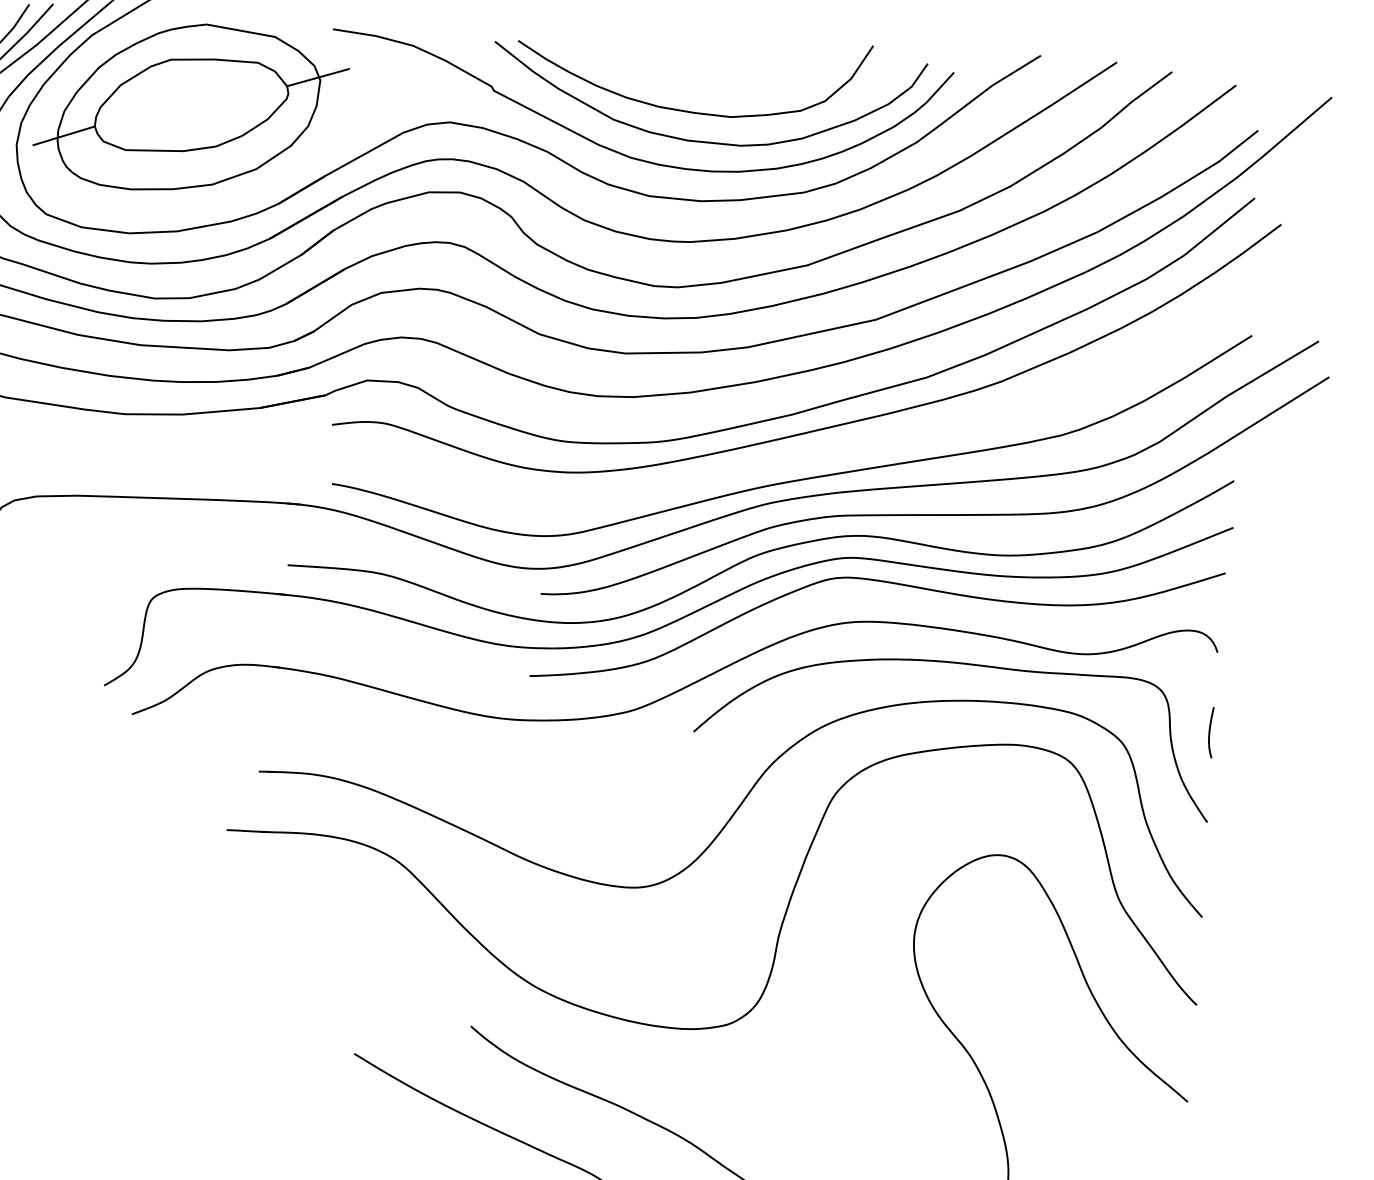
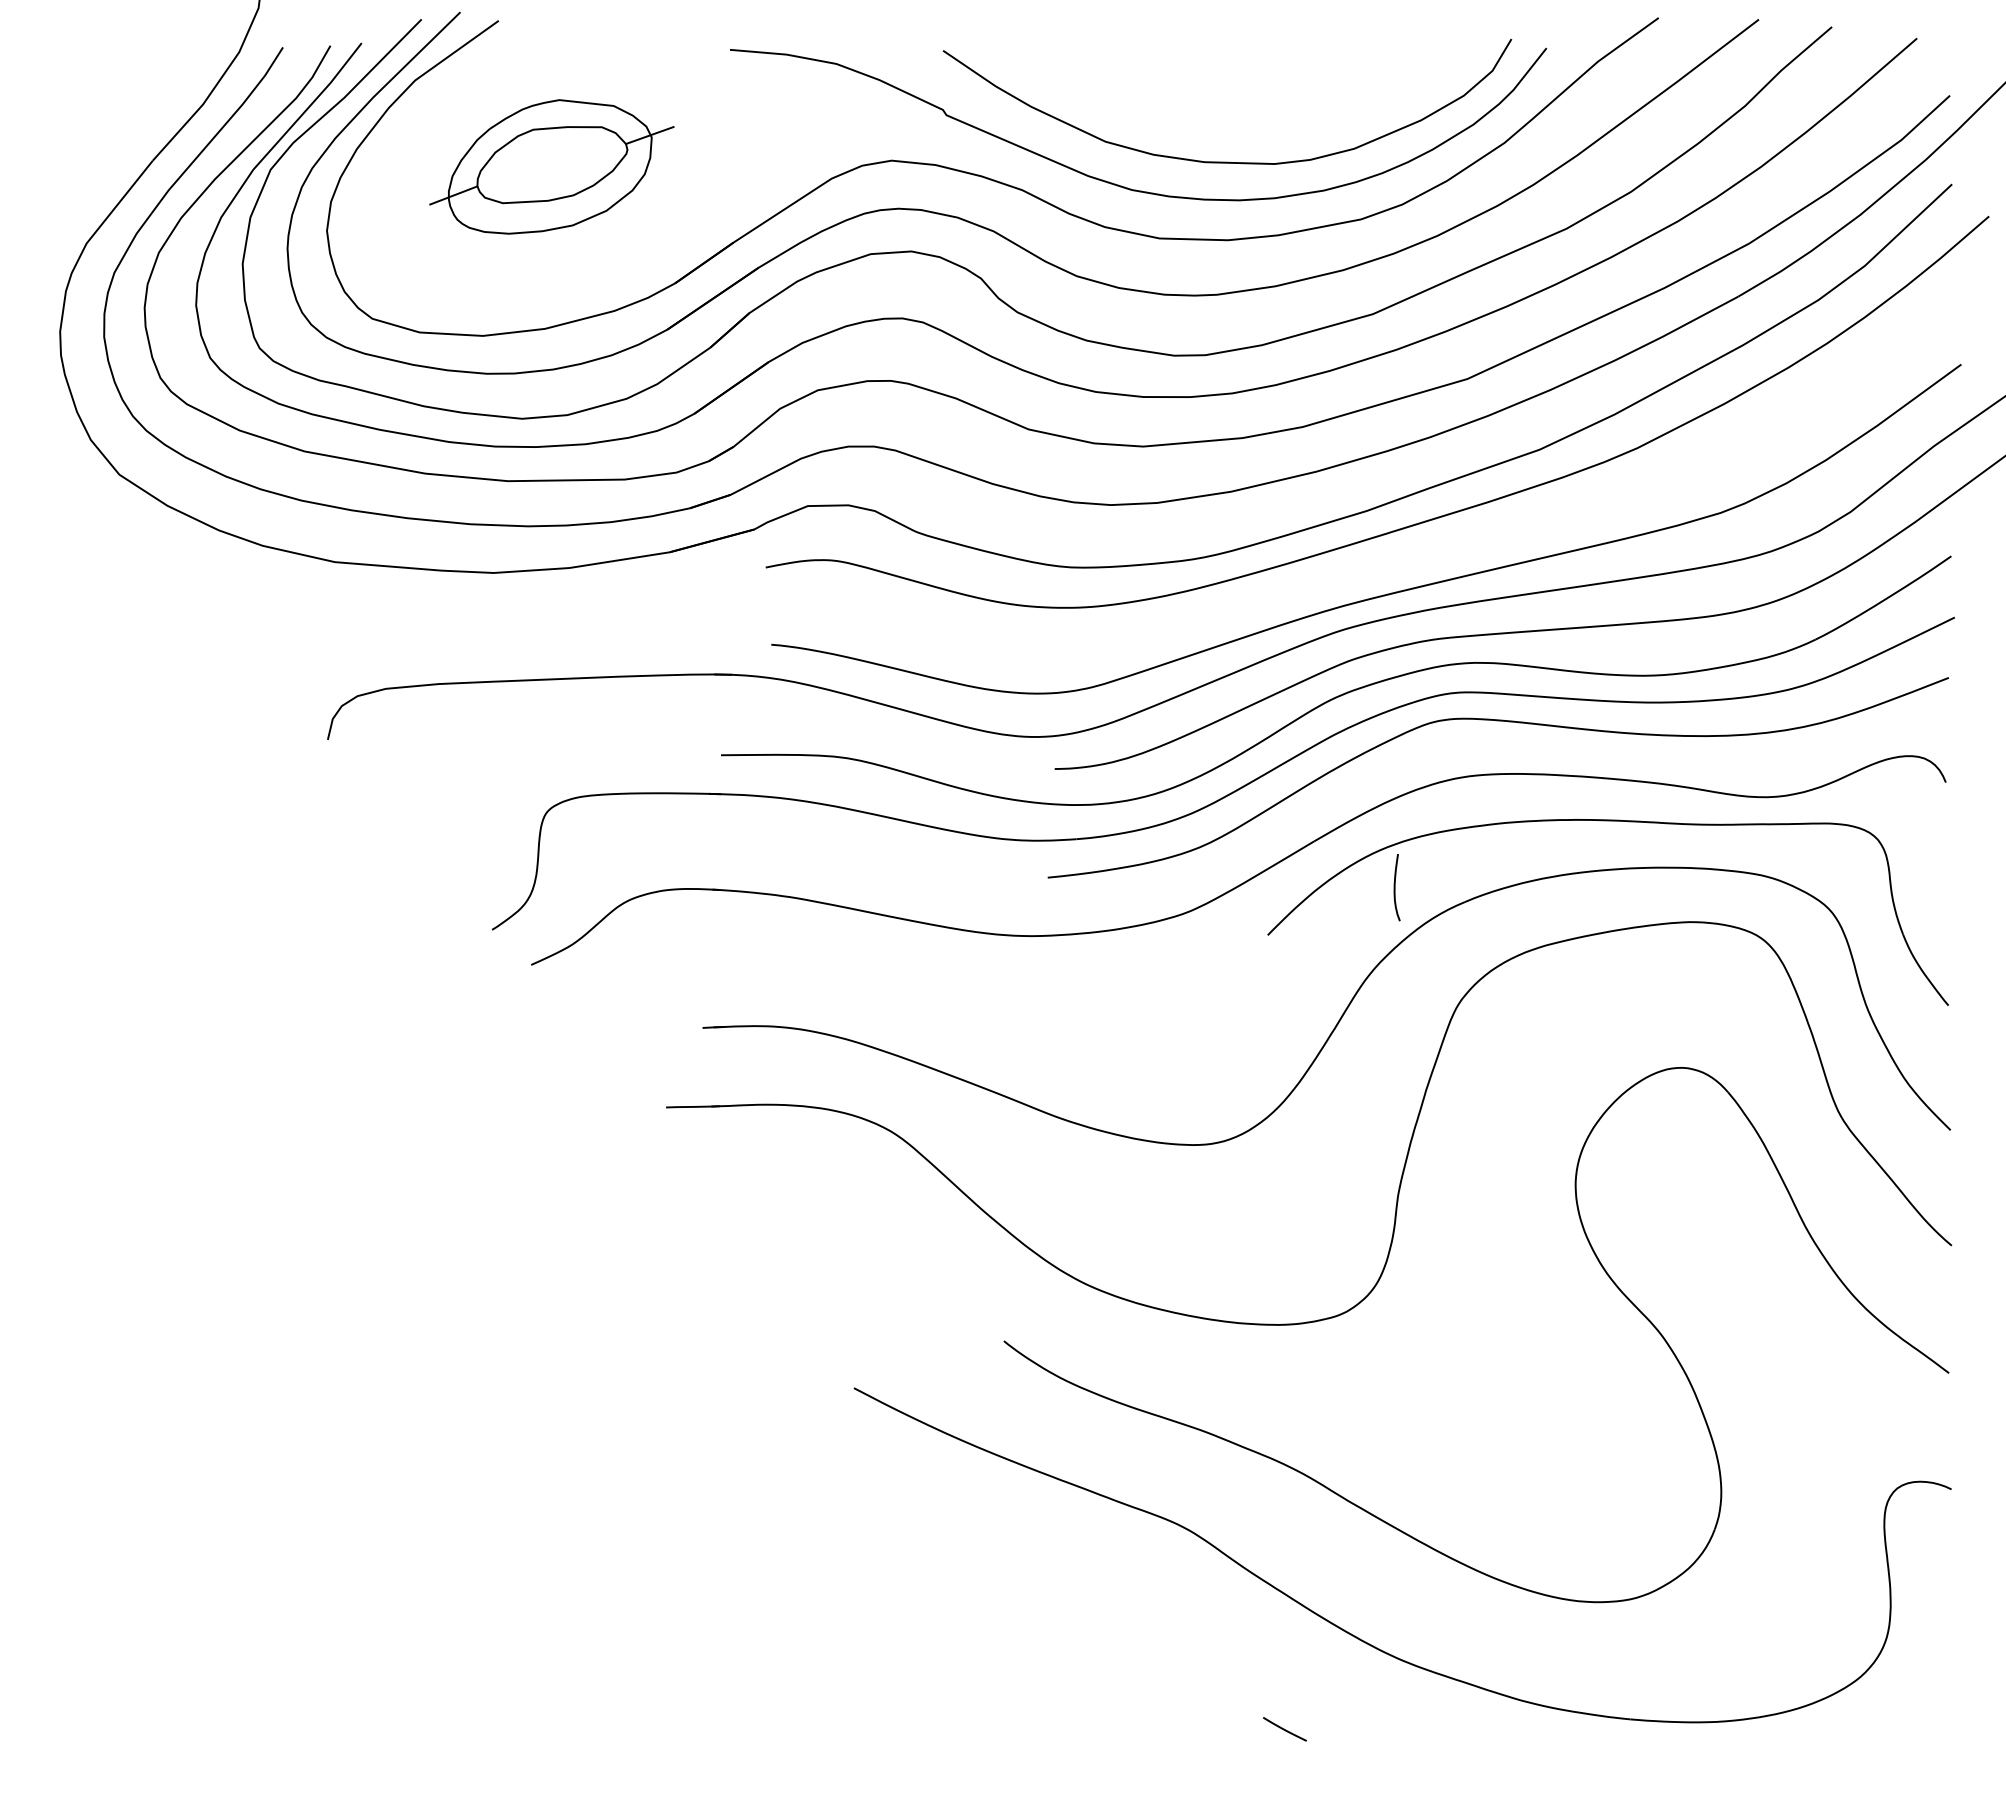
part: (190, 108) -> (551, 166), size x0.6
curve: (689, 111) -> (1204, 123), removed
curve: (1210, 732) -> (1395, 887), moved

